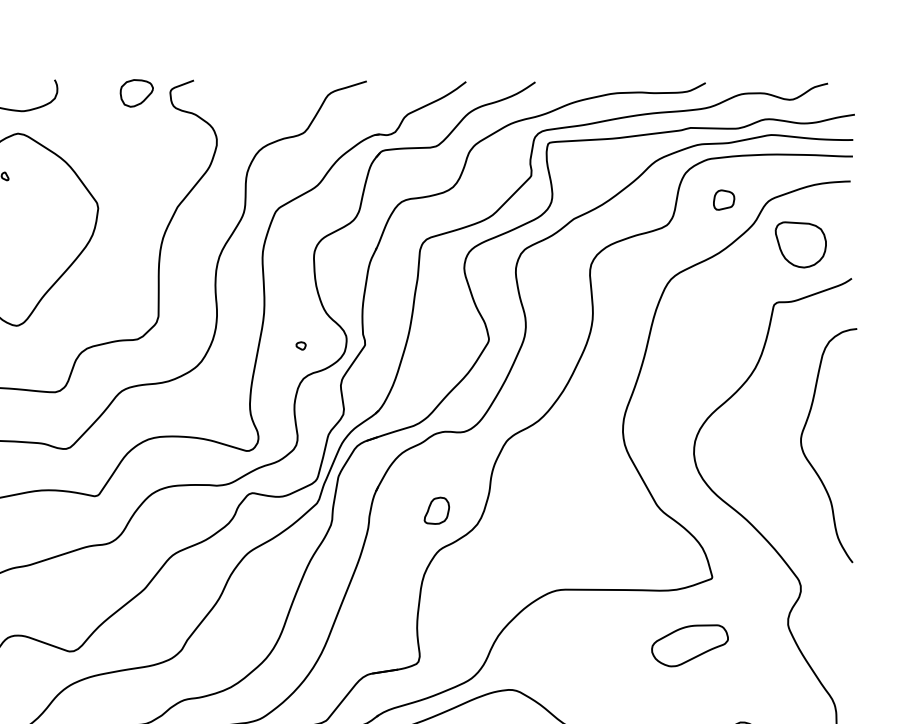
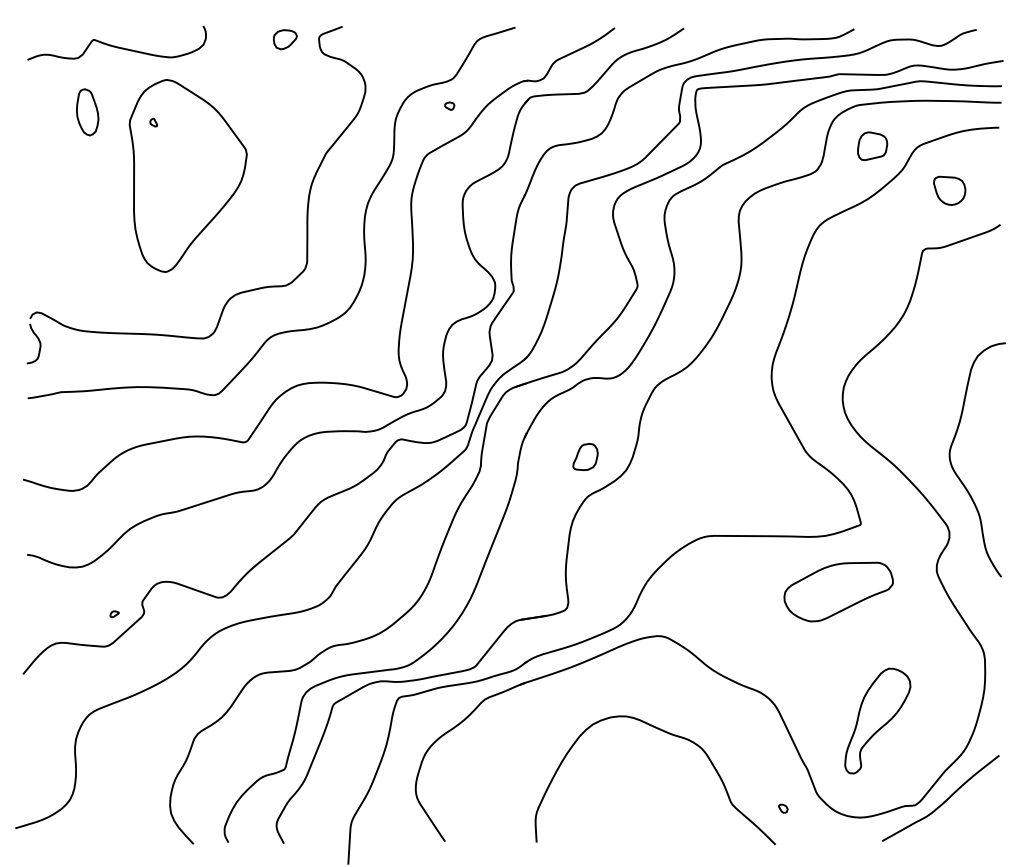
part: (135, 93) -> (284, 39), size x0.71
part: (723, 200) -> (872, 146), size x1.43
part: (800, 244) -> (949, 190), size x0.62
part: (300, 345) -> (449, 105), moved
curve: (807, 458) -> (956, 472), moved
part: (689, 645) -> (838, 591), size x1.43

